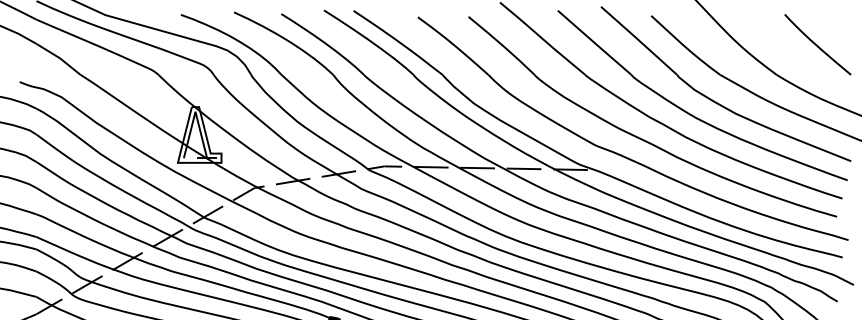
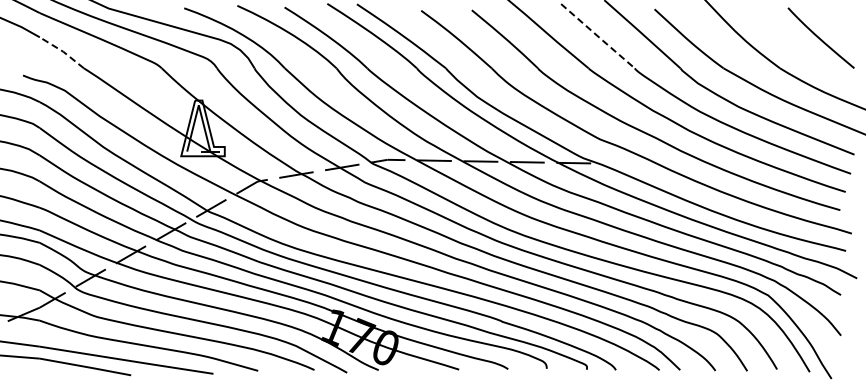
line: (595, 43) -> (598, 36), solid -> dashed
line: (59, 58) -> (62, 51), solid -> dashed

